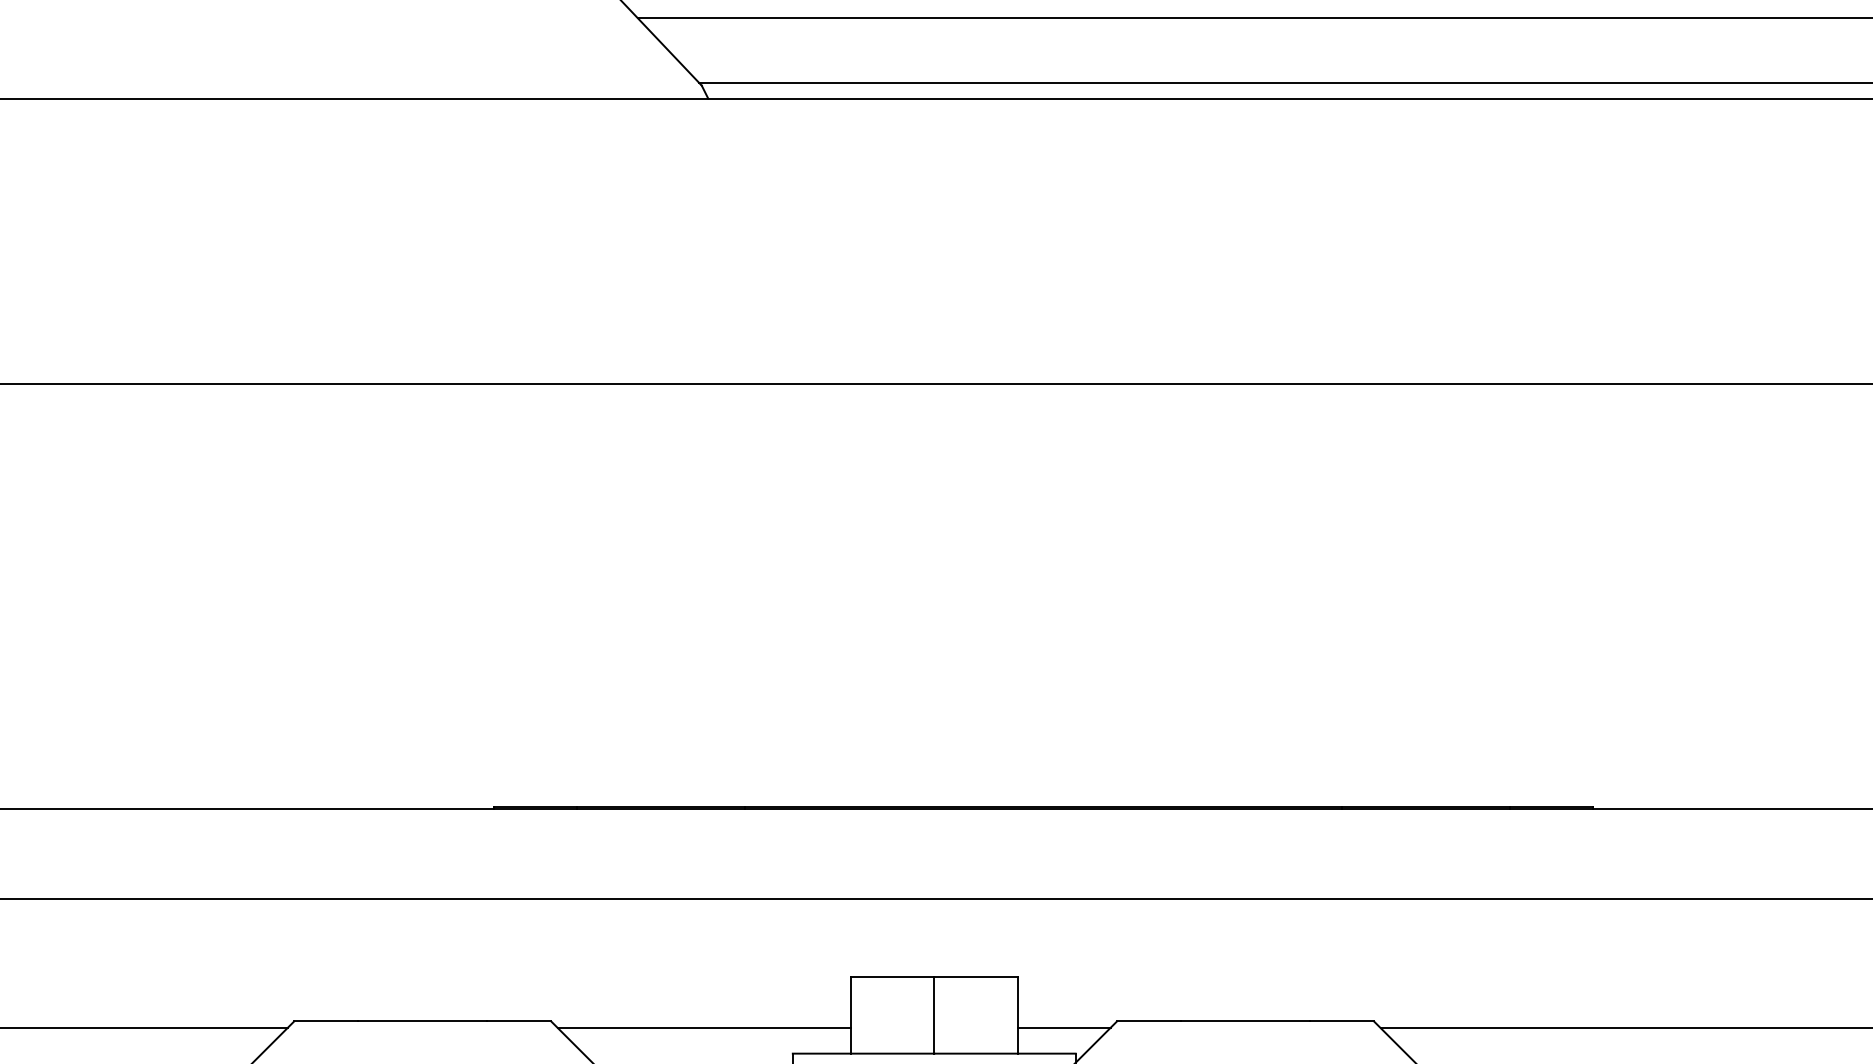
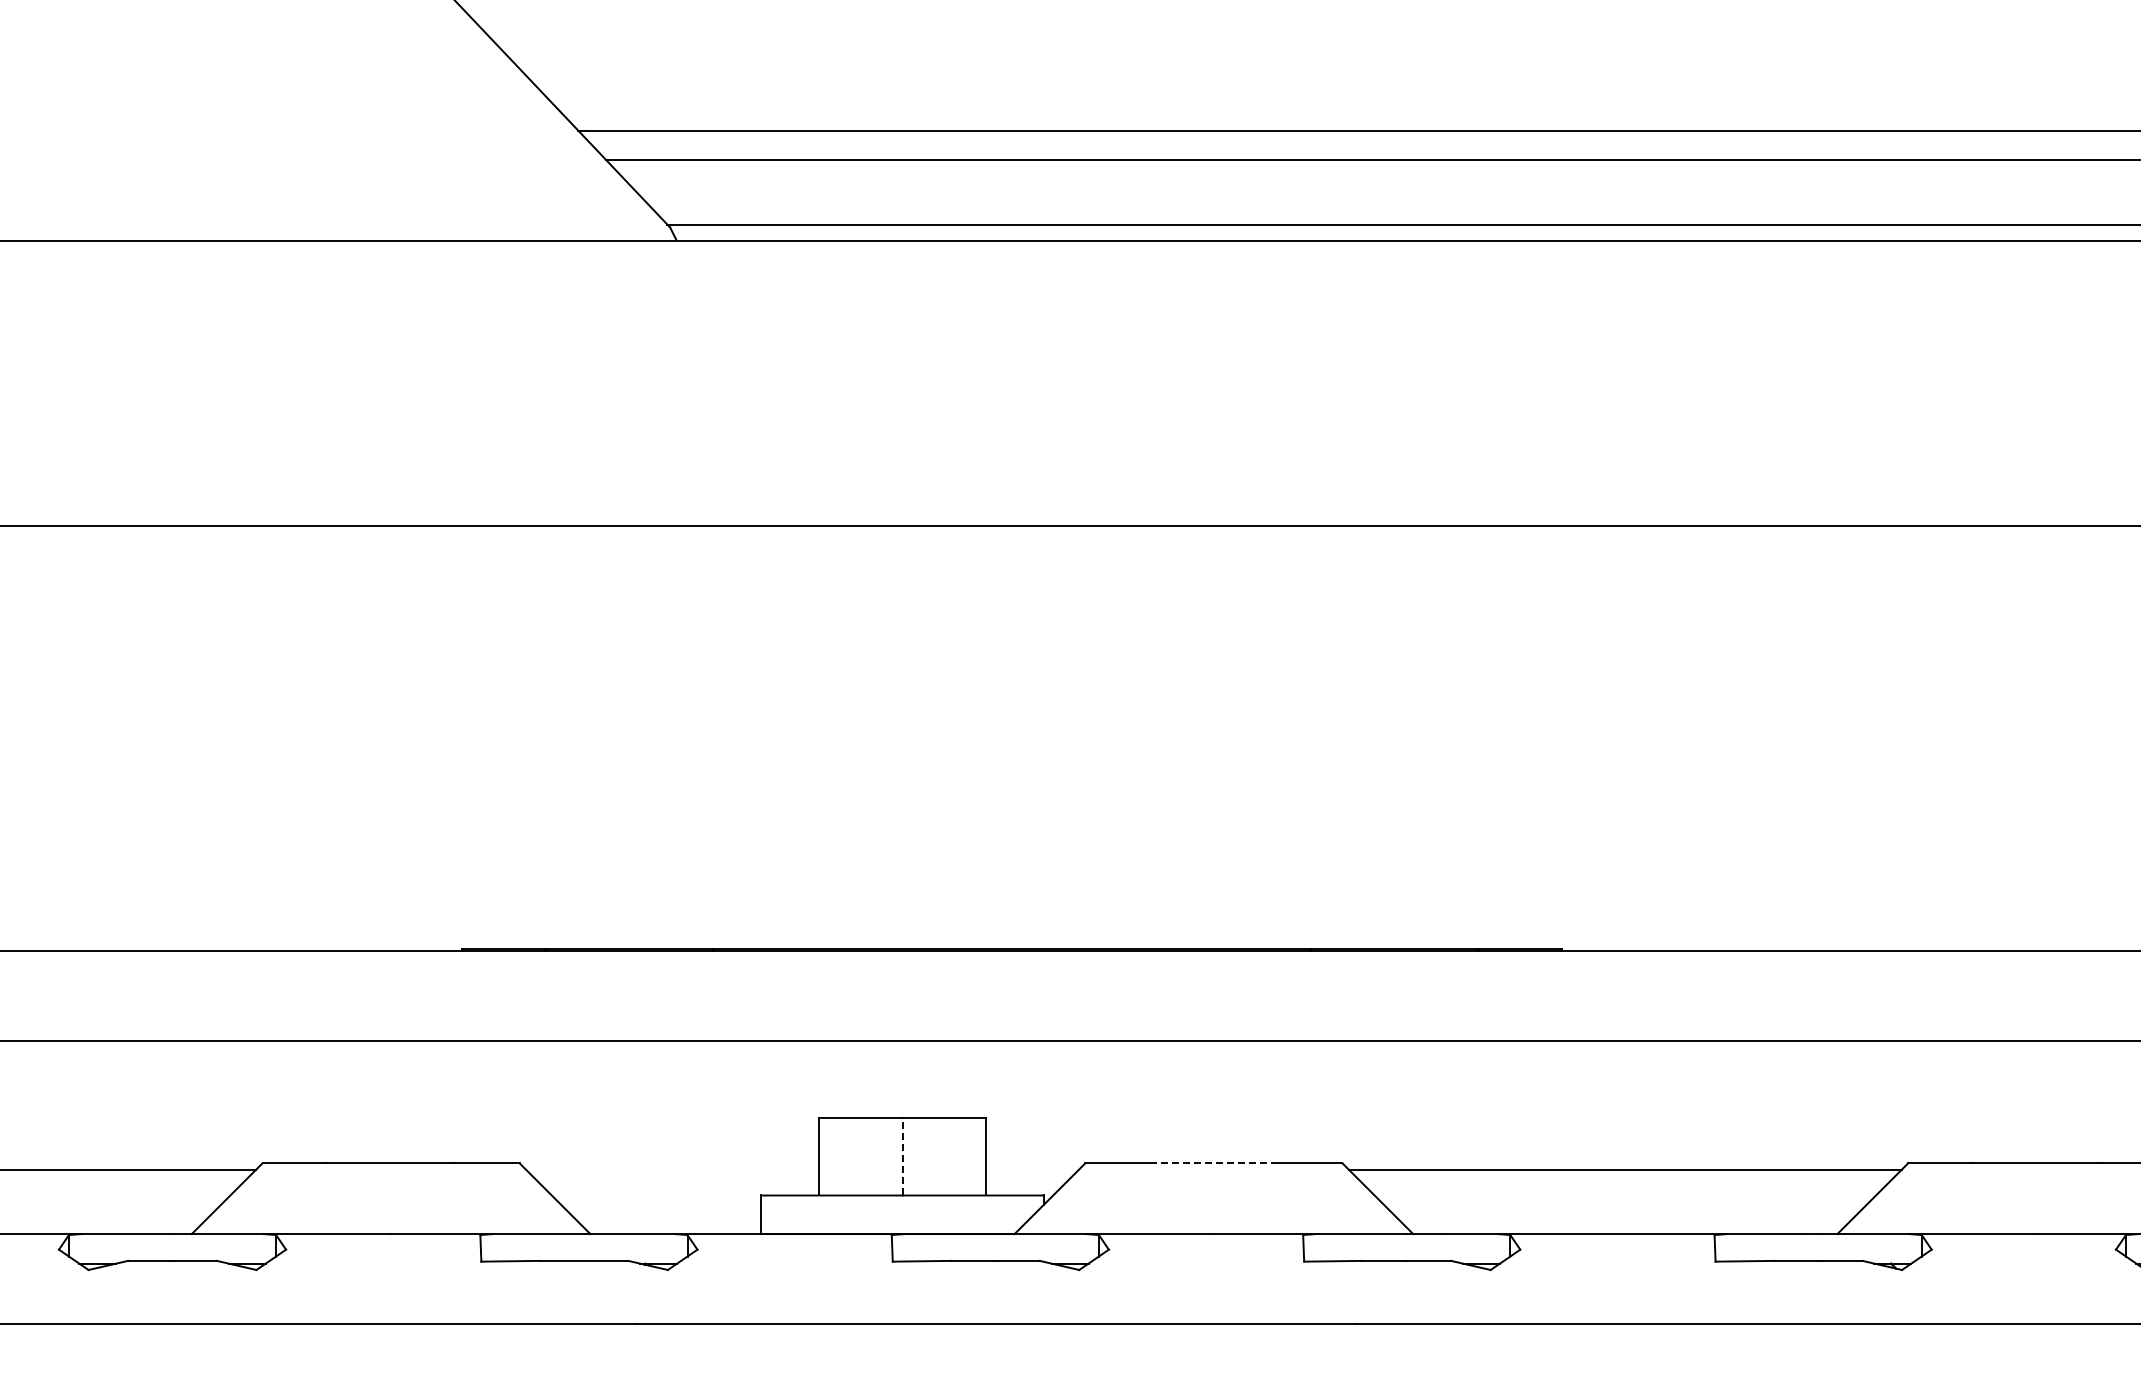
line: (934, 1014) -> (902, 1156), solid -> dashed
line: (1246, 1021) -> (1214, 1163), solid -> dashed
line: (704, 1027) -> (672, 1169), removed
line: (1064, 1027) -> (1032, 1169), removed

